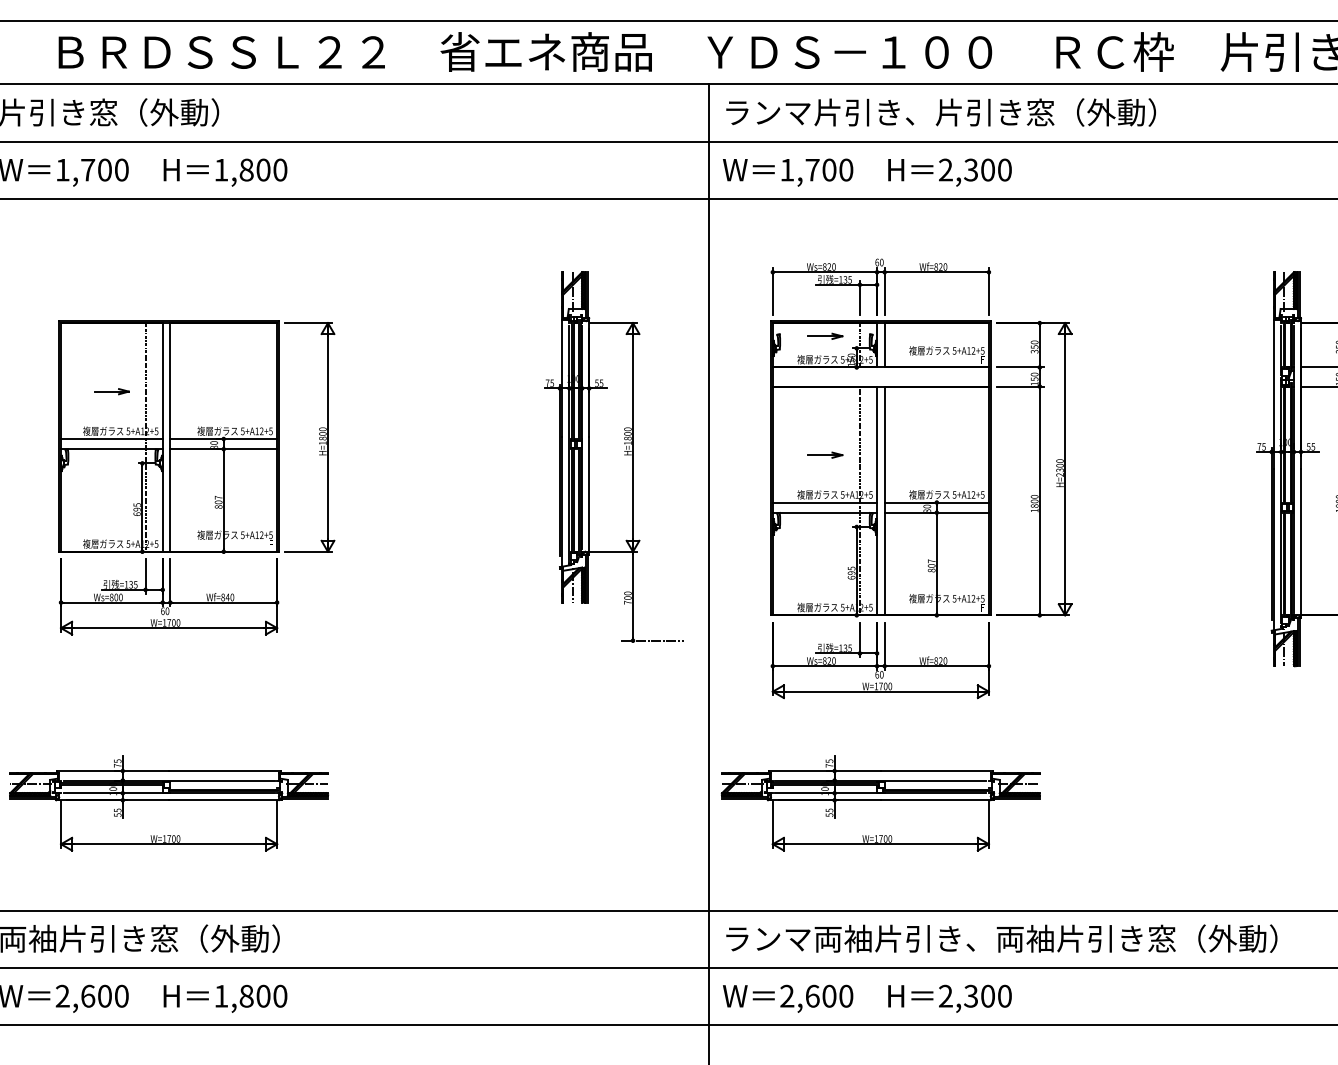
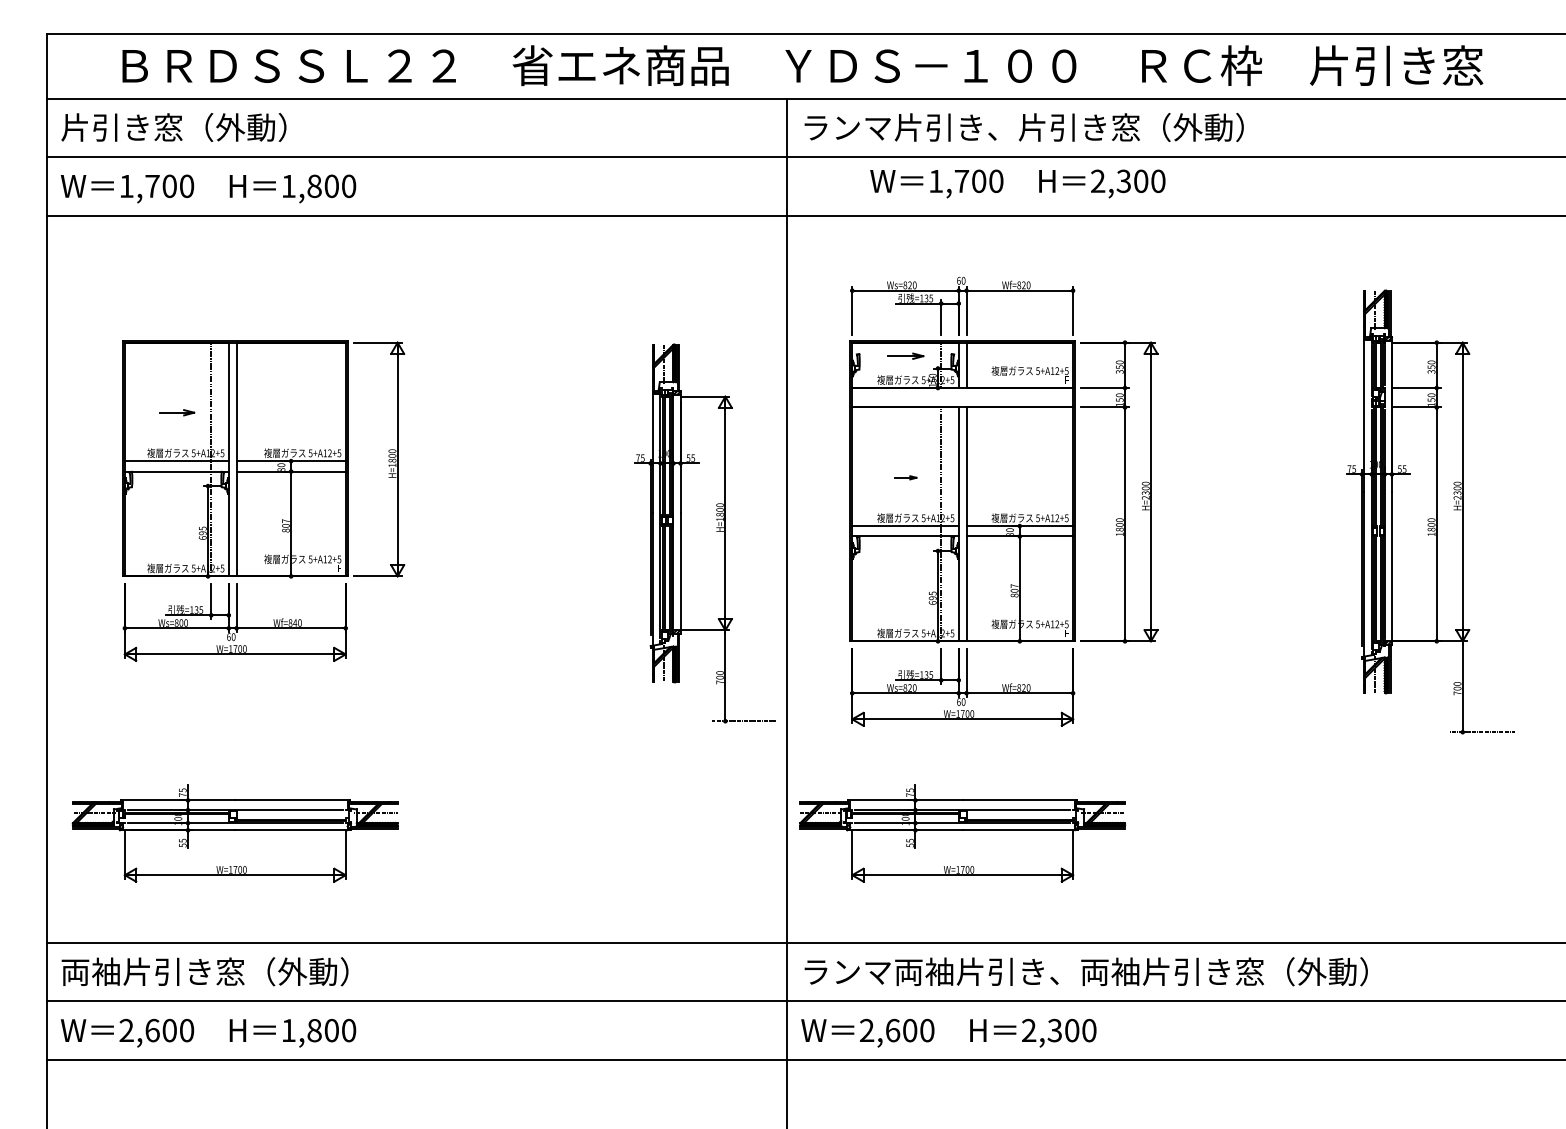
text: (867, 172) -> (1017, 183), moved
part: (824, 455) -> (905, 477), size x0.6
part: (612, 456) -> (704, 533), moved

